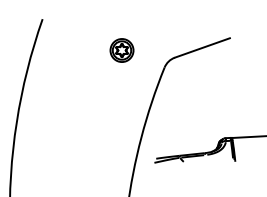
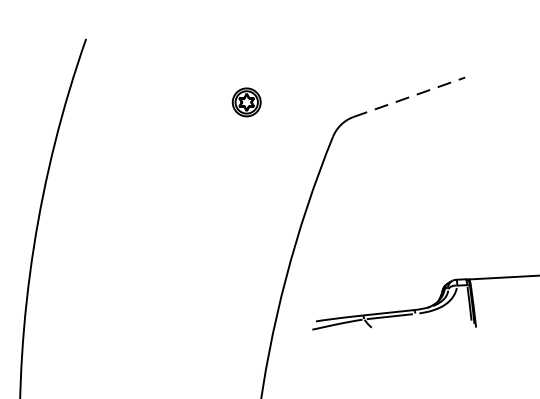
line: (202, 47) -> (409, 96), solid -> dashed
part: (121, 50) -> (245, 102), size x0.6

